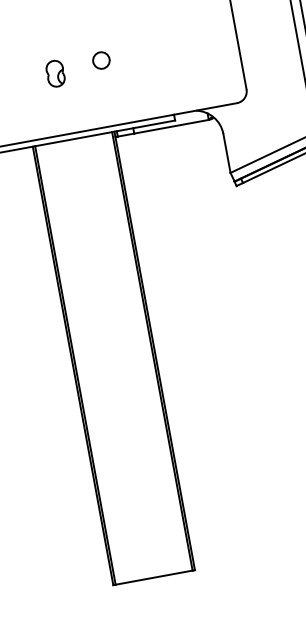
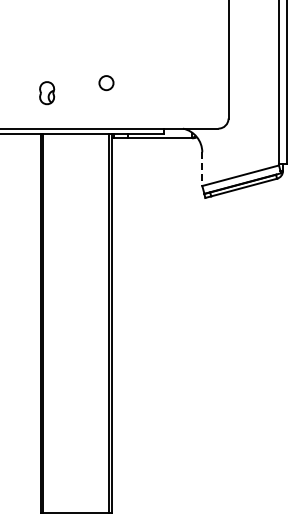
circle: (101, 60) -> (106, 83), moved
part: (56, 74) -> (47, 93), moved
line: (227, 153) -> (202, 169), solid -> dashed

